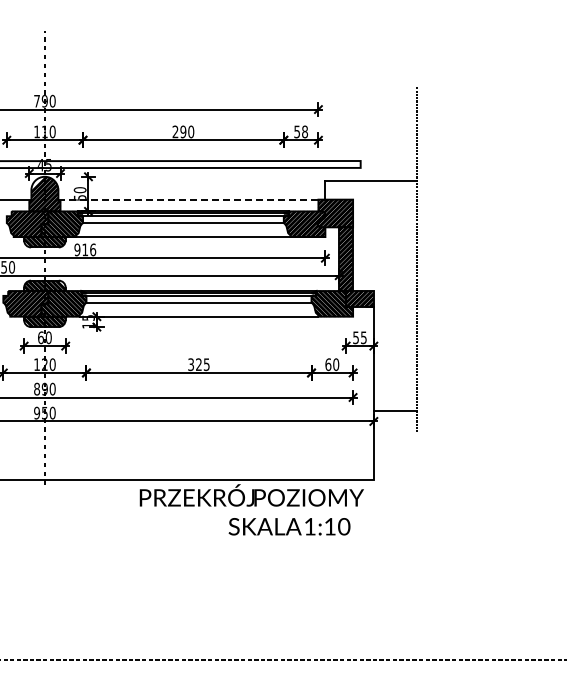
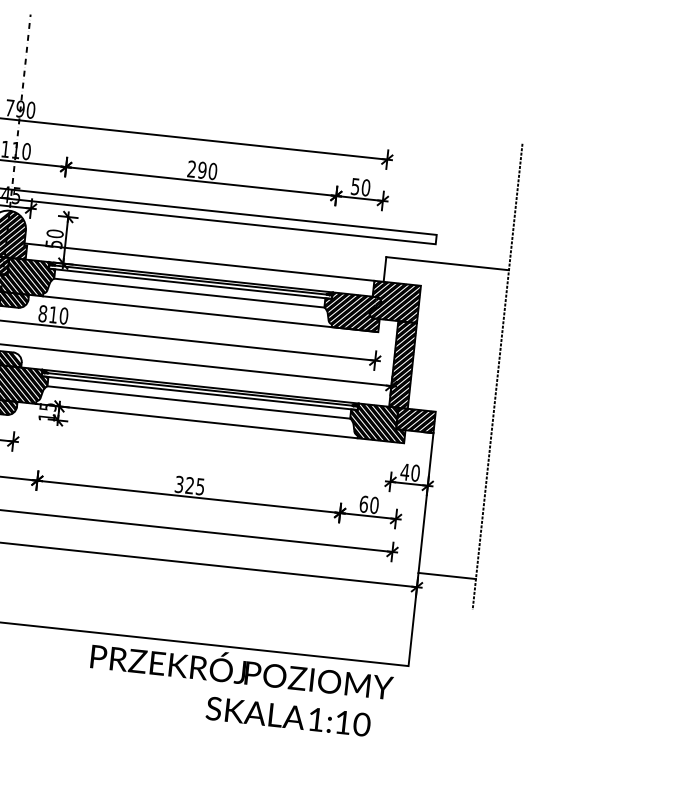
text: (305, 131) -> (366, 187), 58 -> 50
line: (188, 199) -> (199, 261), dashed -> solid
text: (85, 249) -> (53, 314), 916 -> 810
text: (359, 337) -> (409, 472), 55 -> 40

